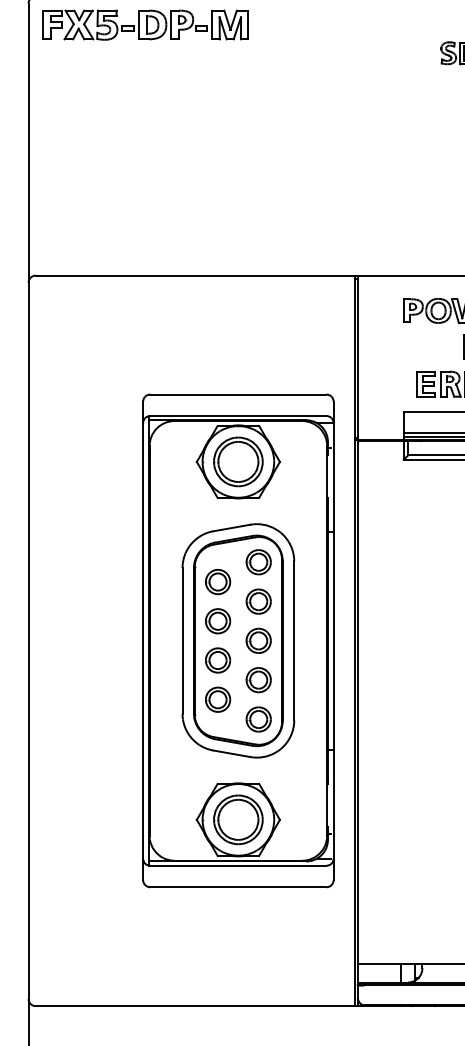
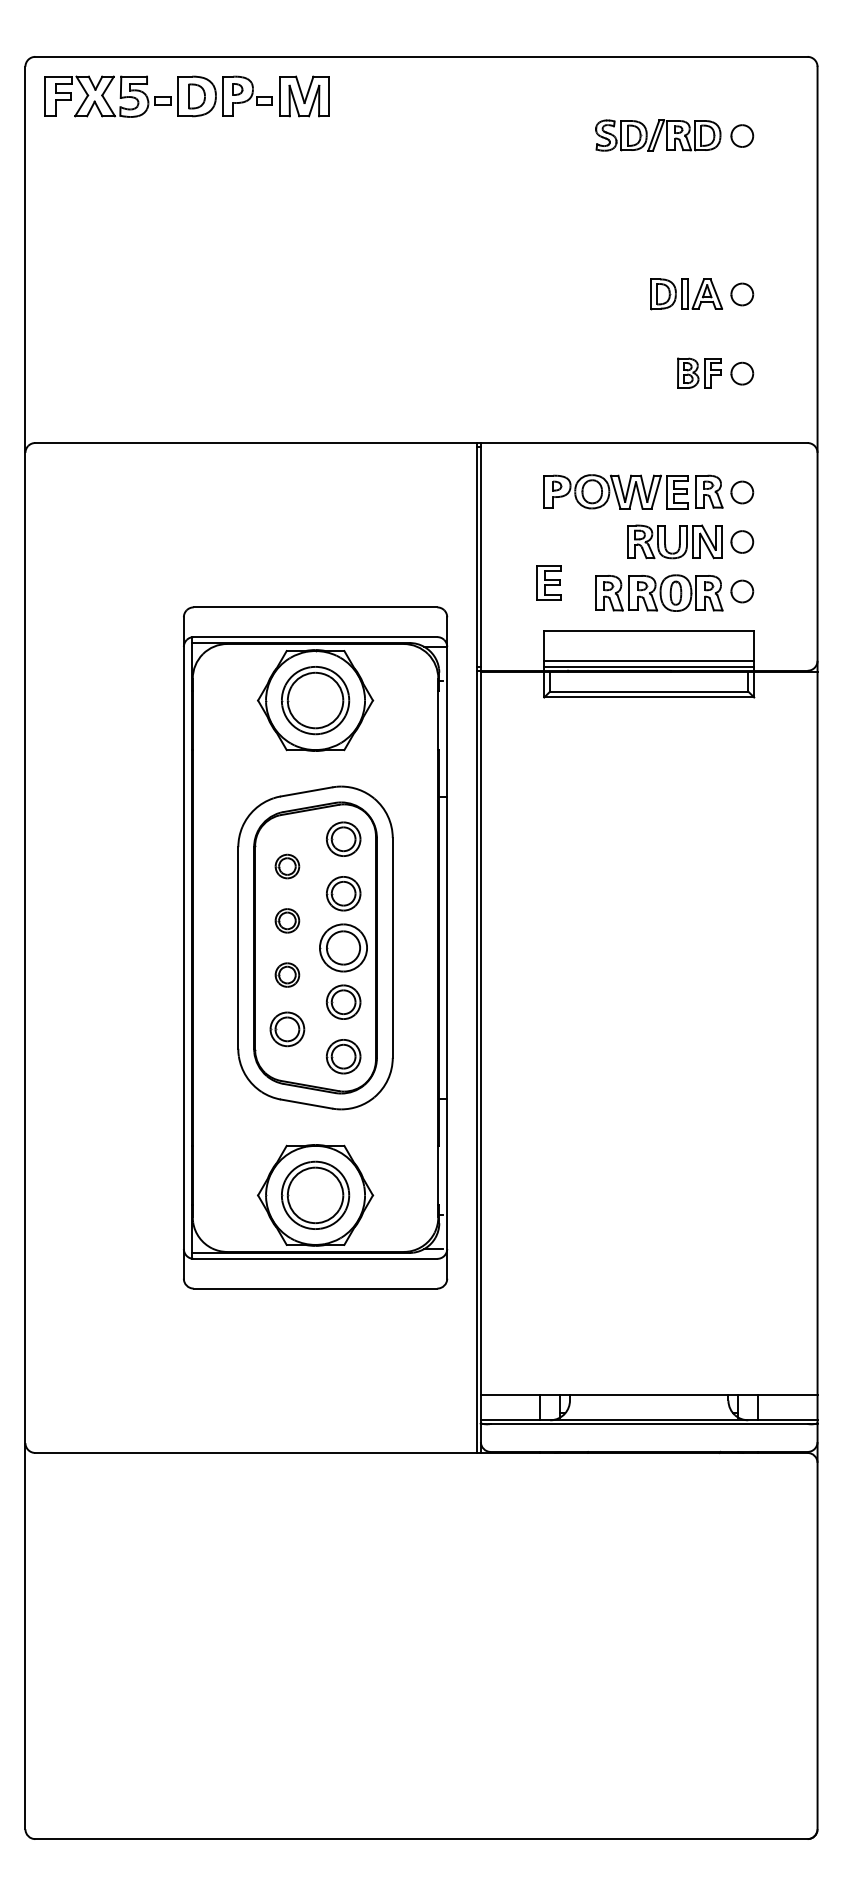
part: (425, 383) -> (548, 582), moved
part: (218, 581) -> (287, 866), size x0.7
part: (218, 621) -> (287, 920), size x0.7
part: (258, 640) -> (343, 947), size x1.4
part: (218, 660) -> (287, 974), size x0.7

